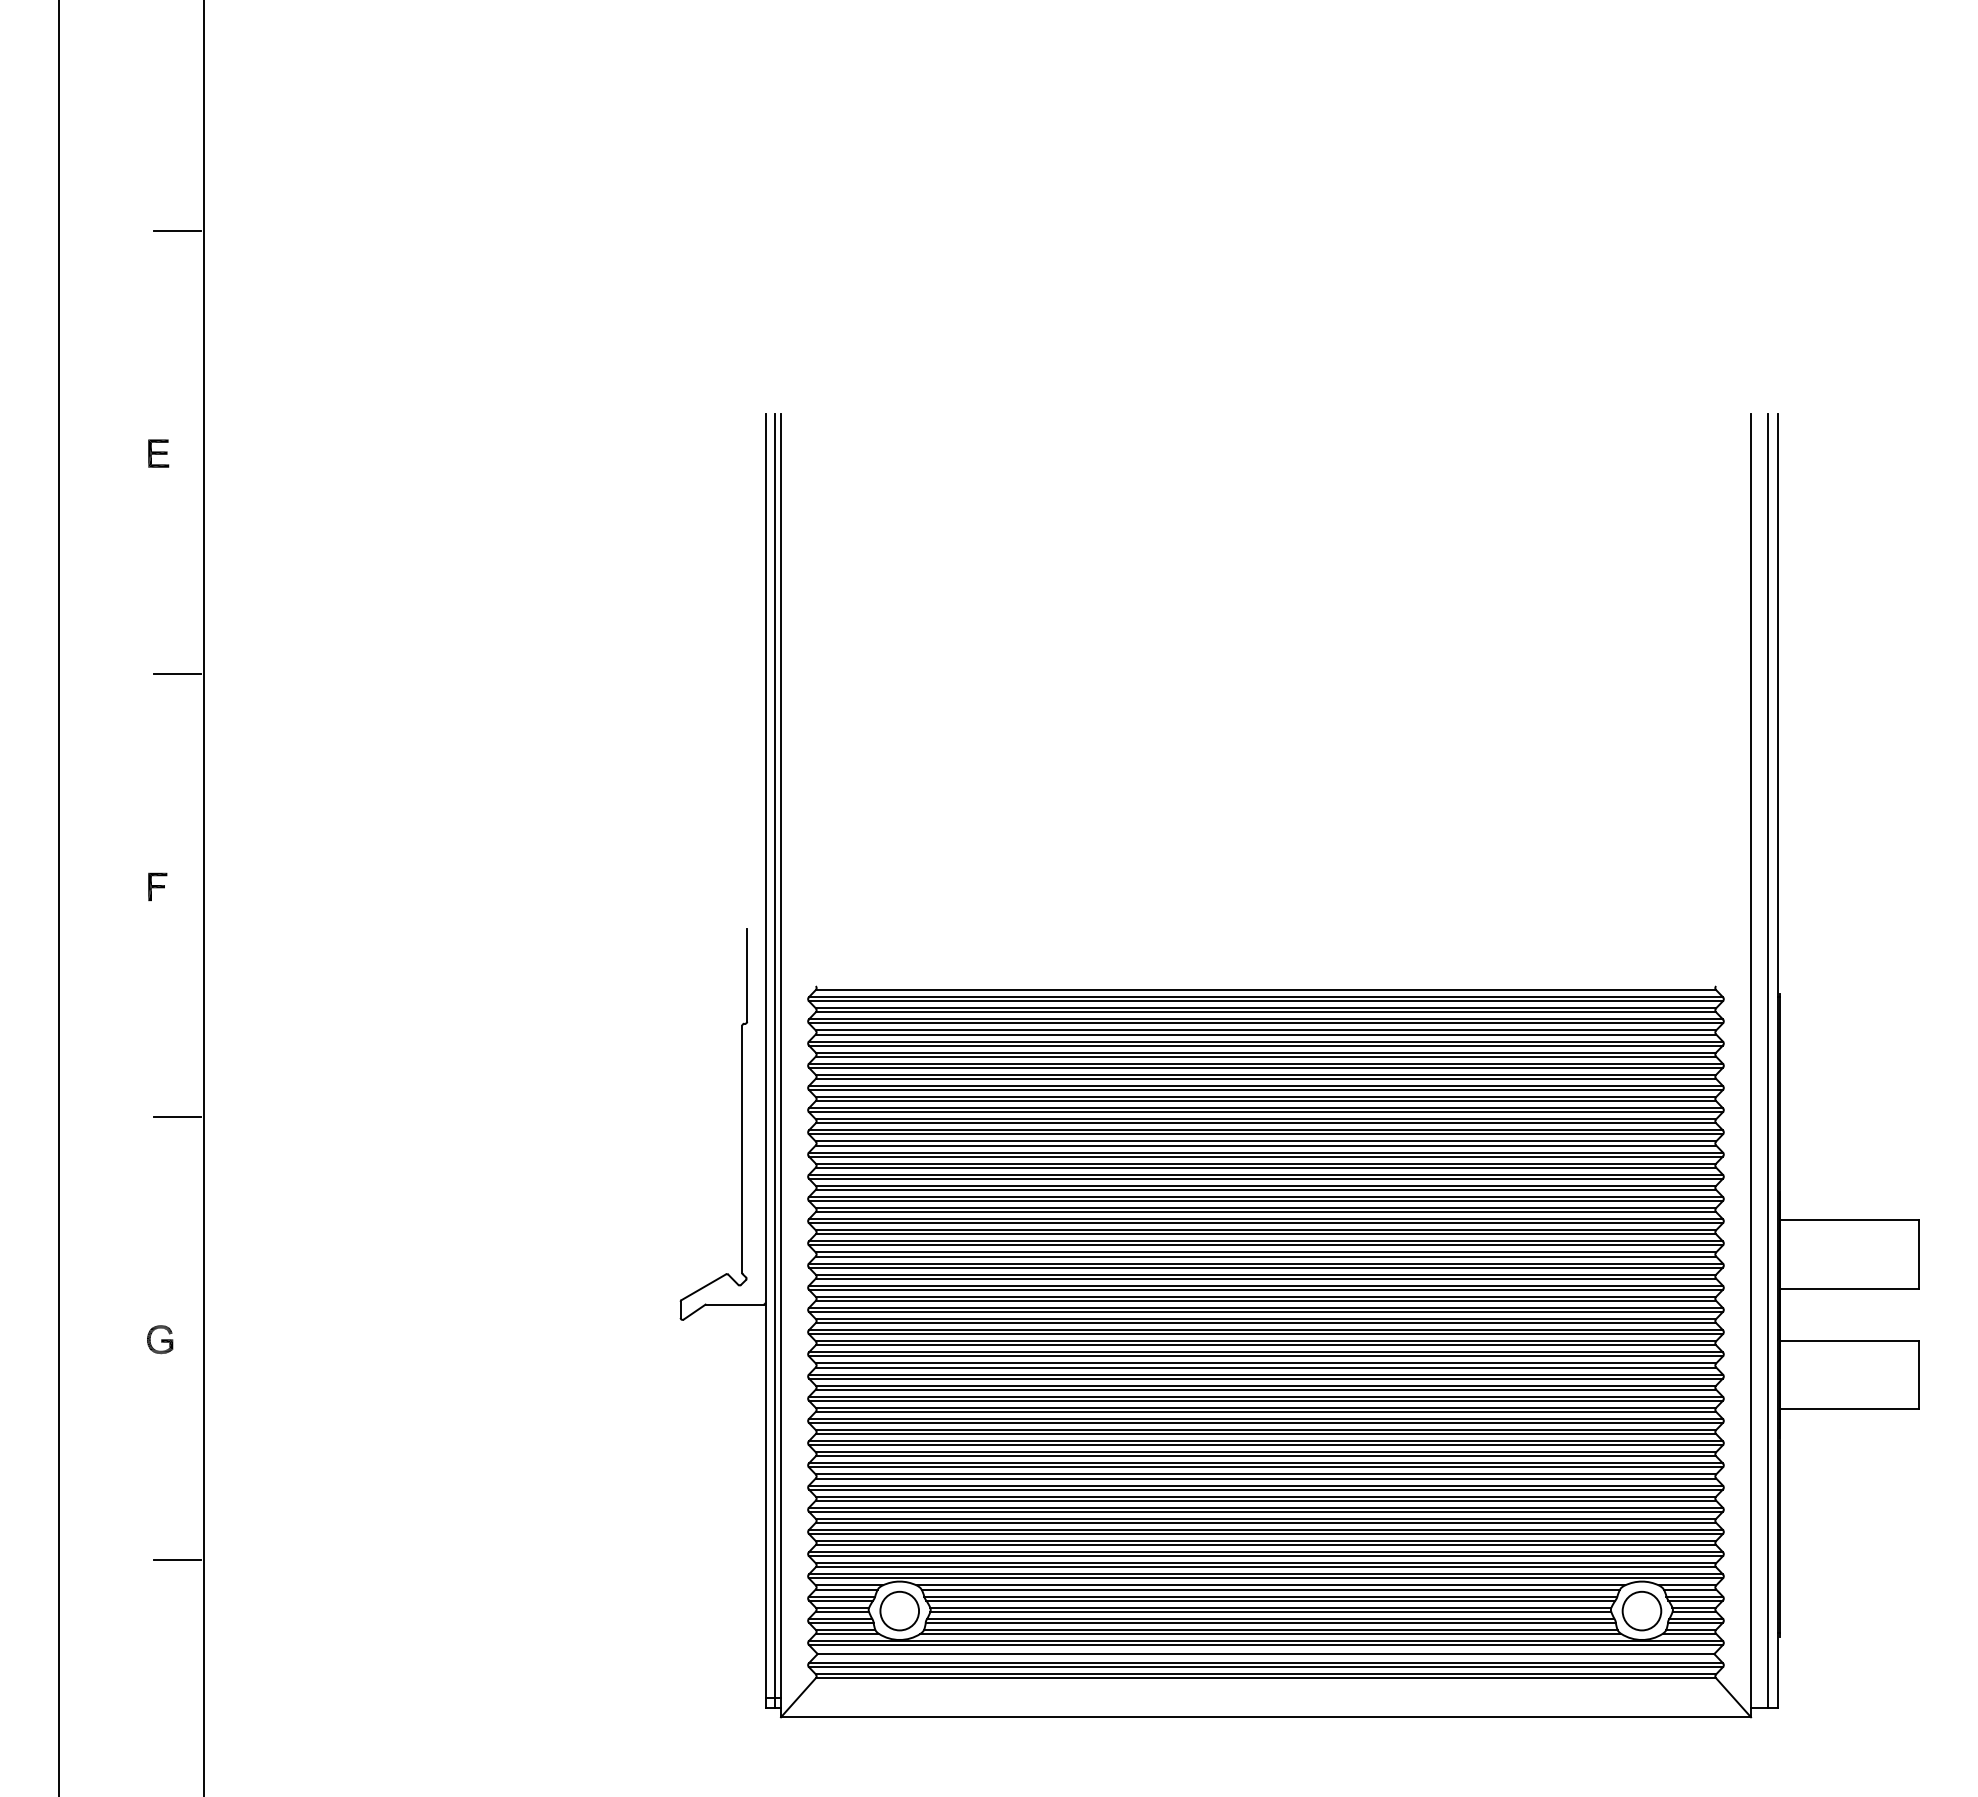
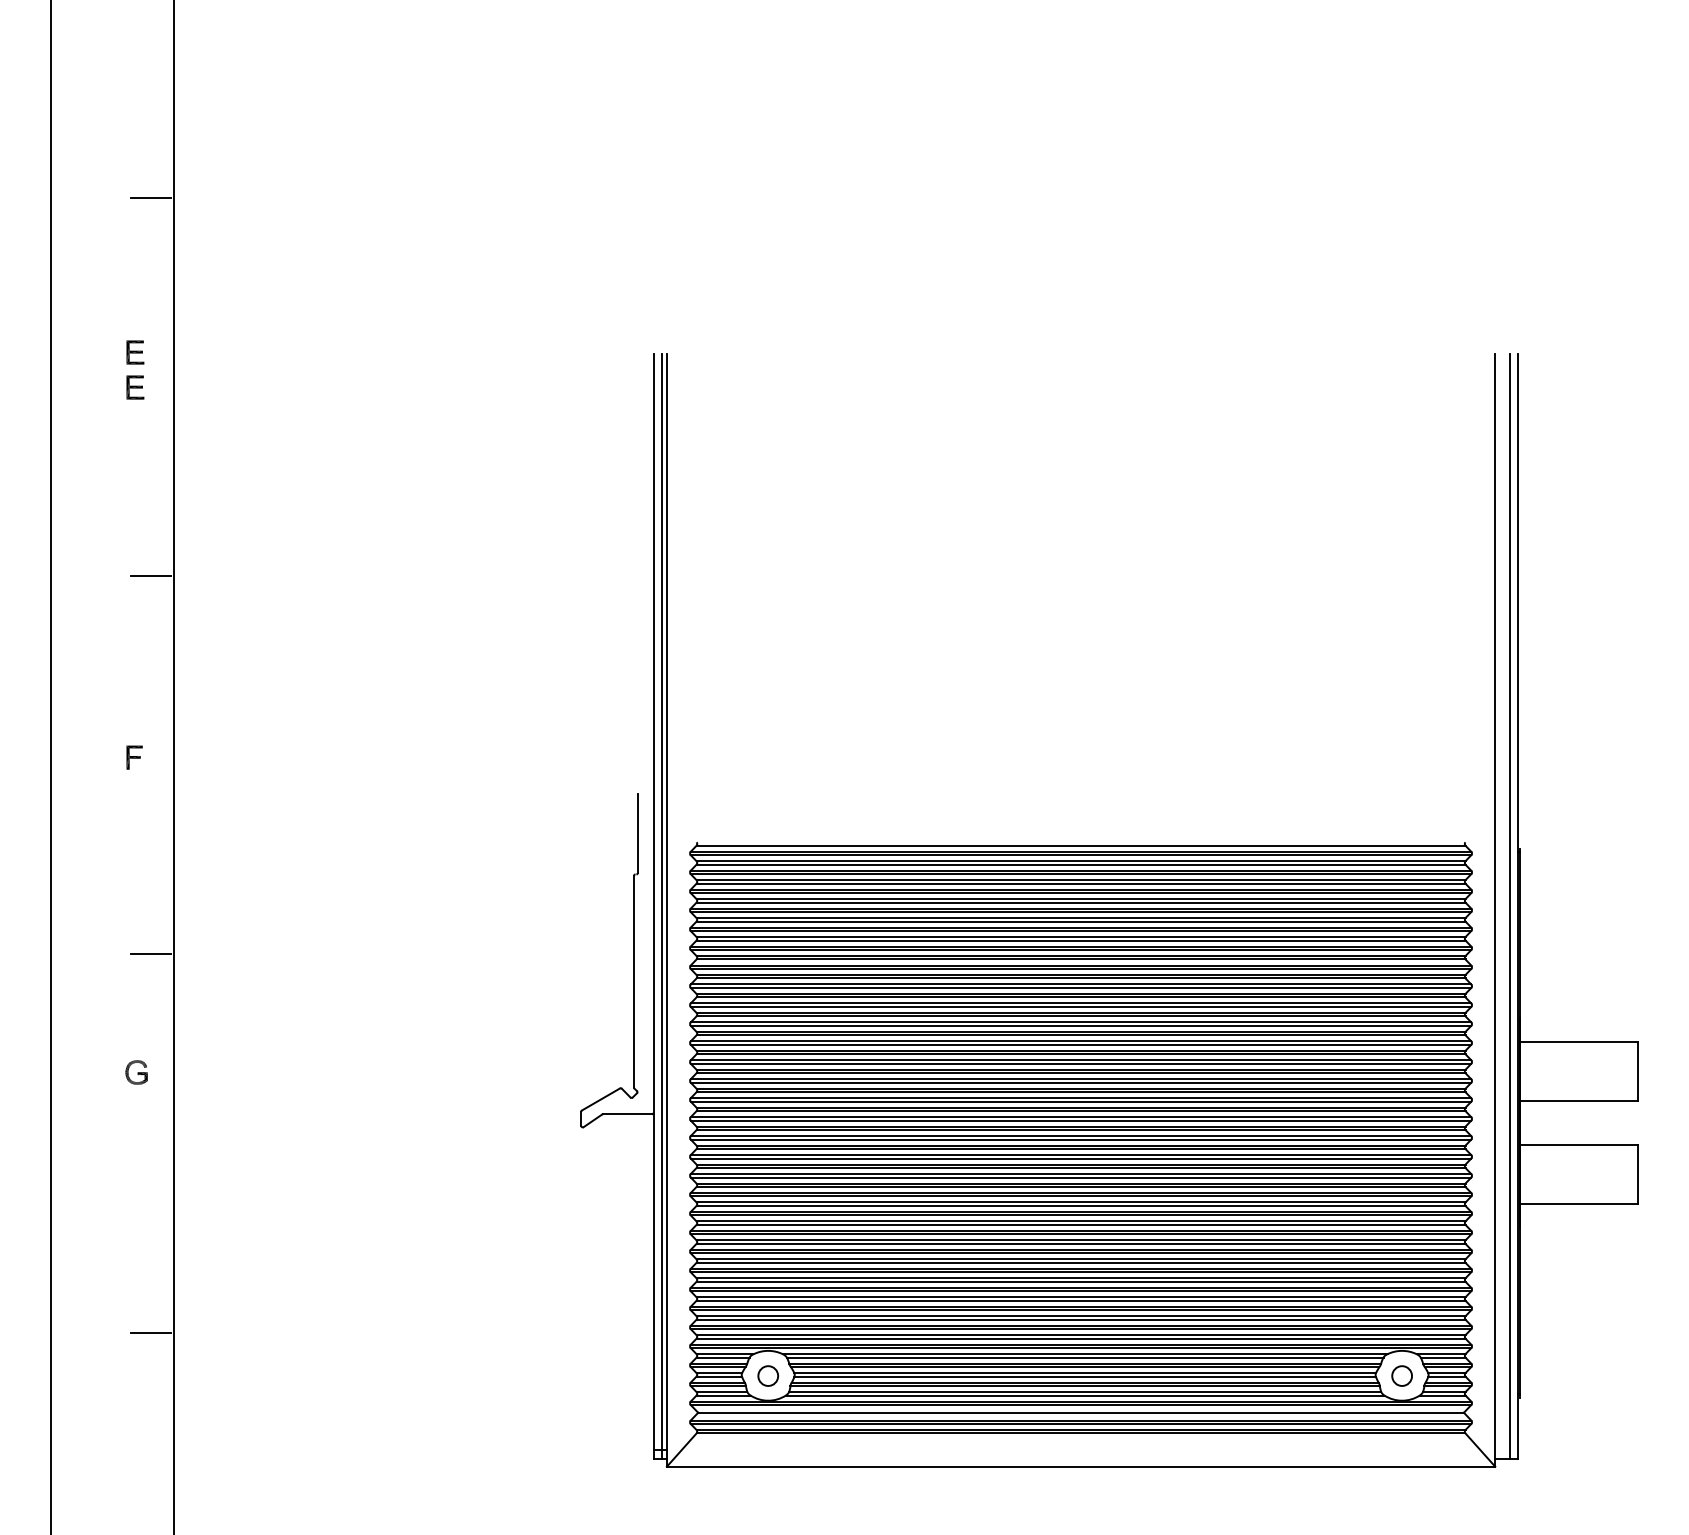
part: (158, 412) -> (135, 352), added
part: (160, 1339) -> (136, 1072), moved
circle: (899, 1610) -> (768, 1375), size x0.6
circle: (1641, 1610) -> (1401, 1375), size x0.6

